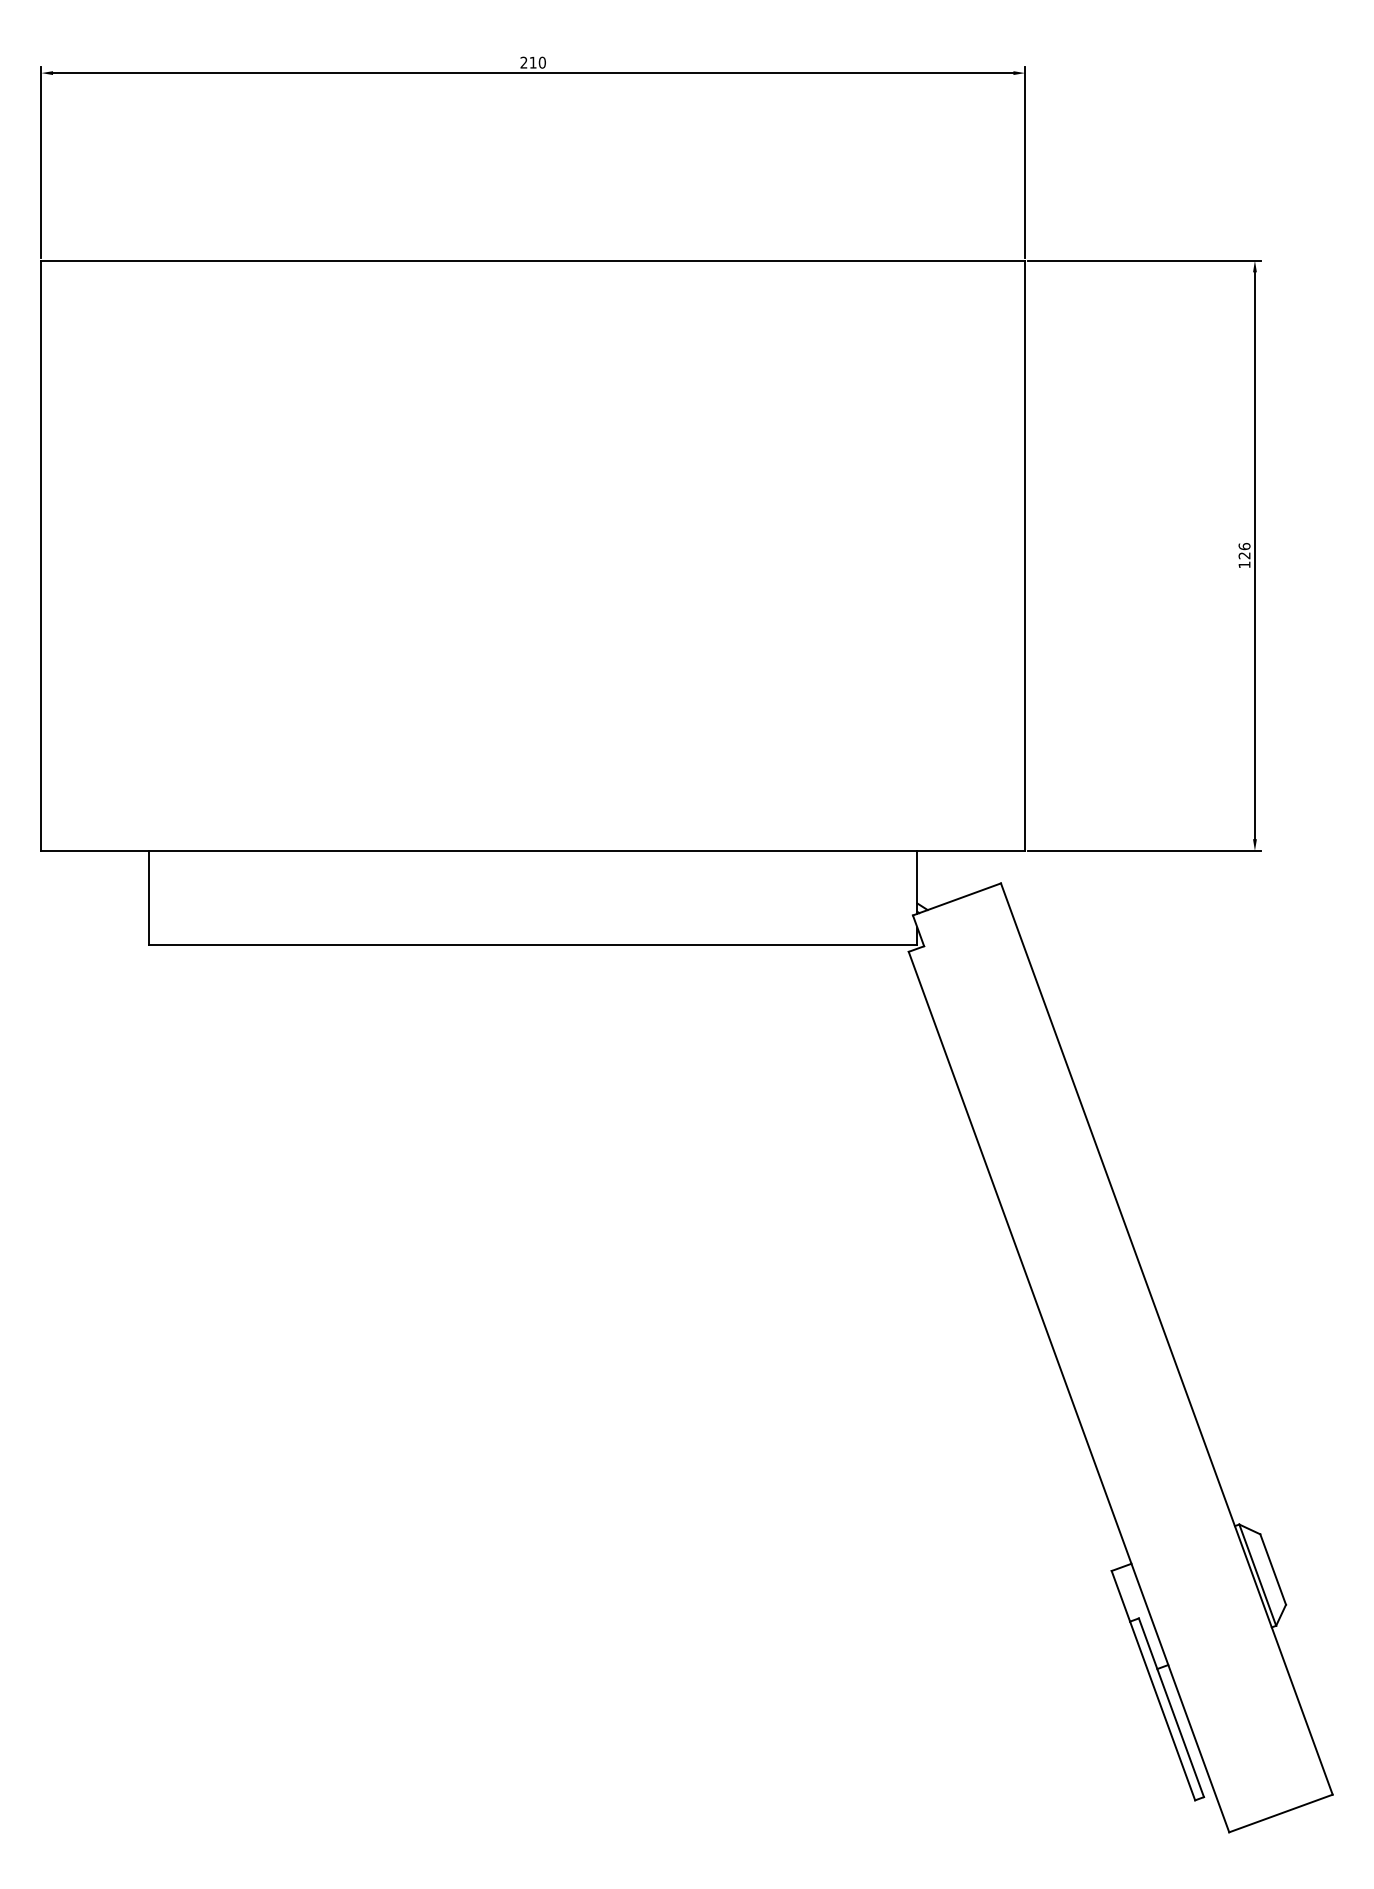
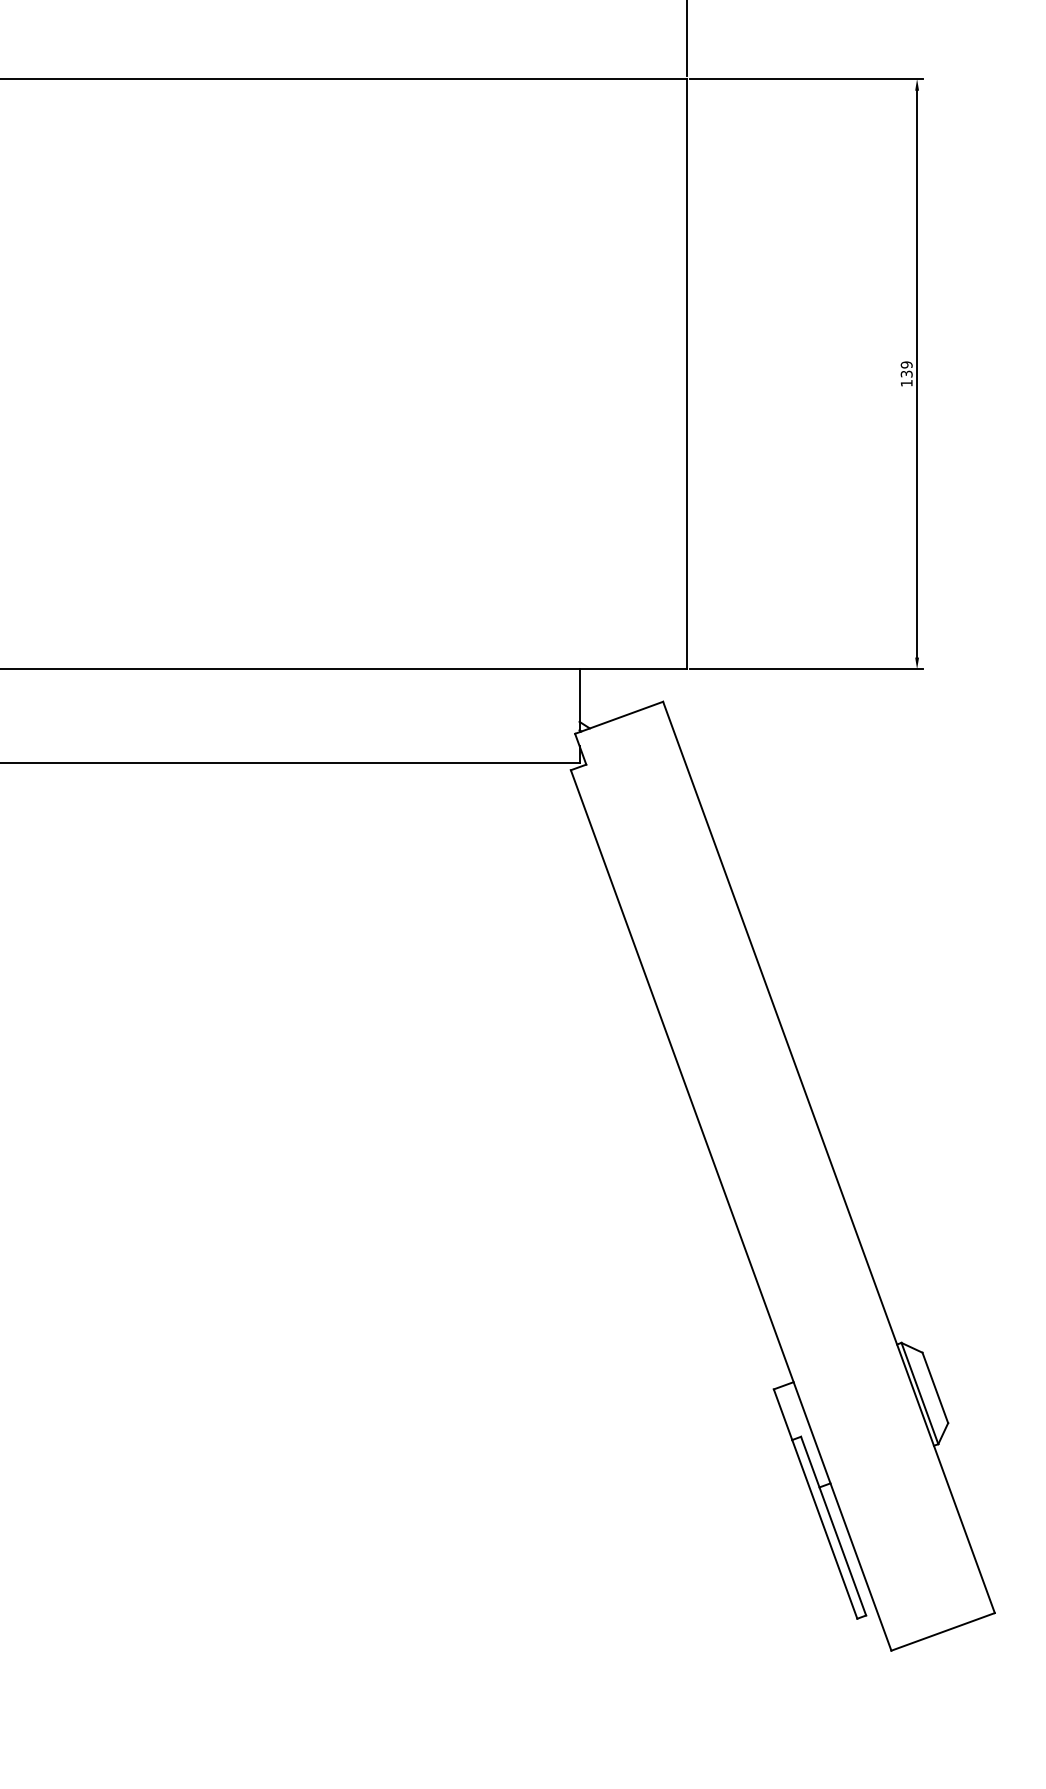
text: (1244, 551) -> (906, 369), 126 -> 139

